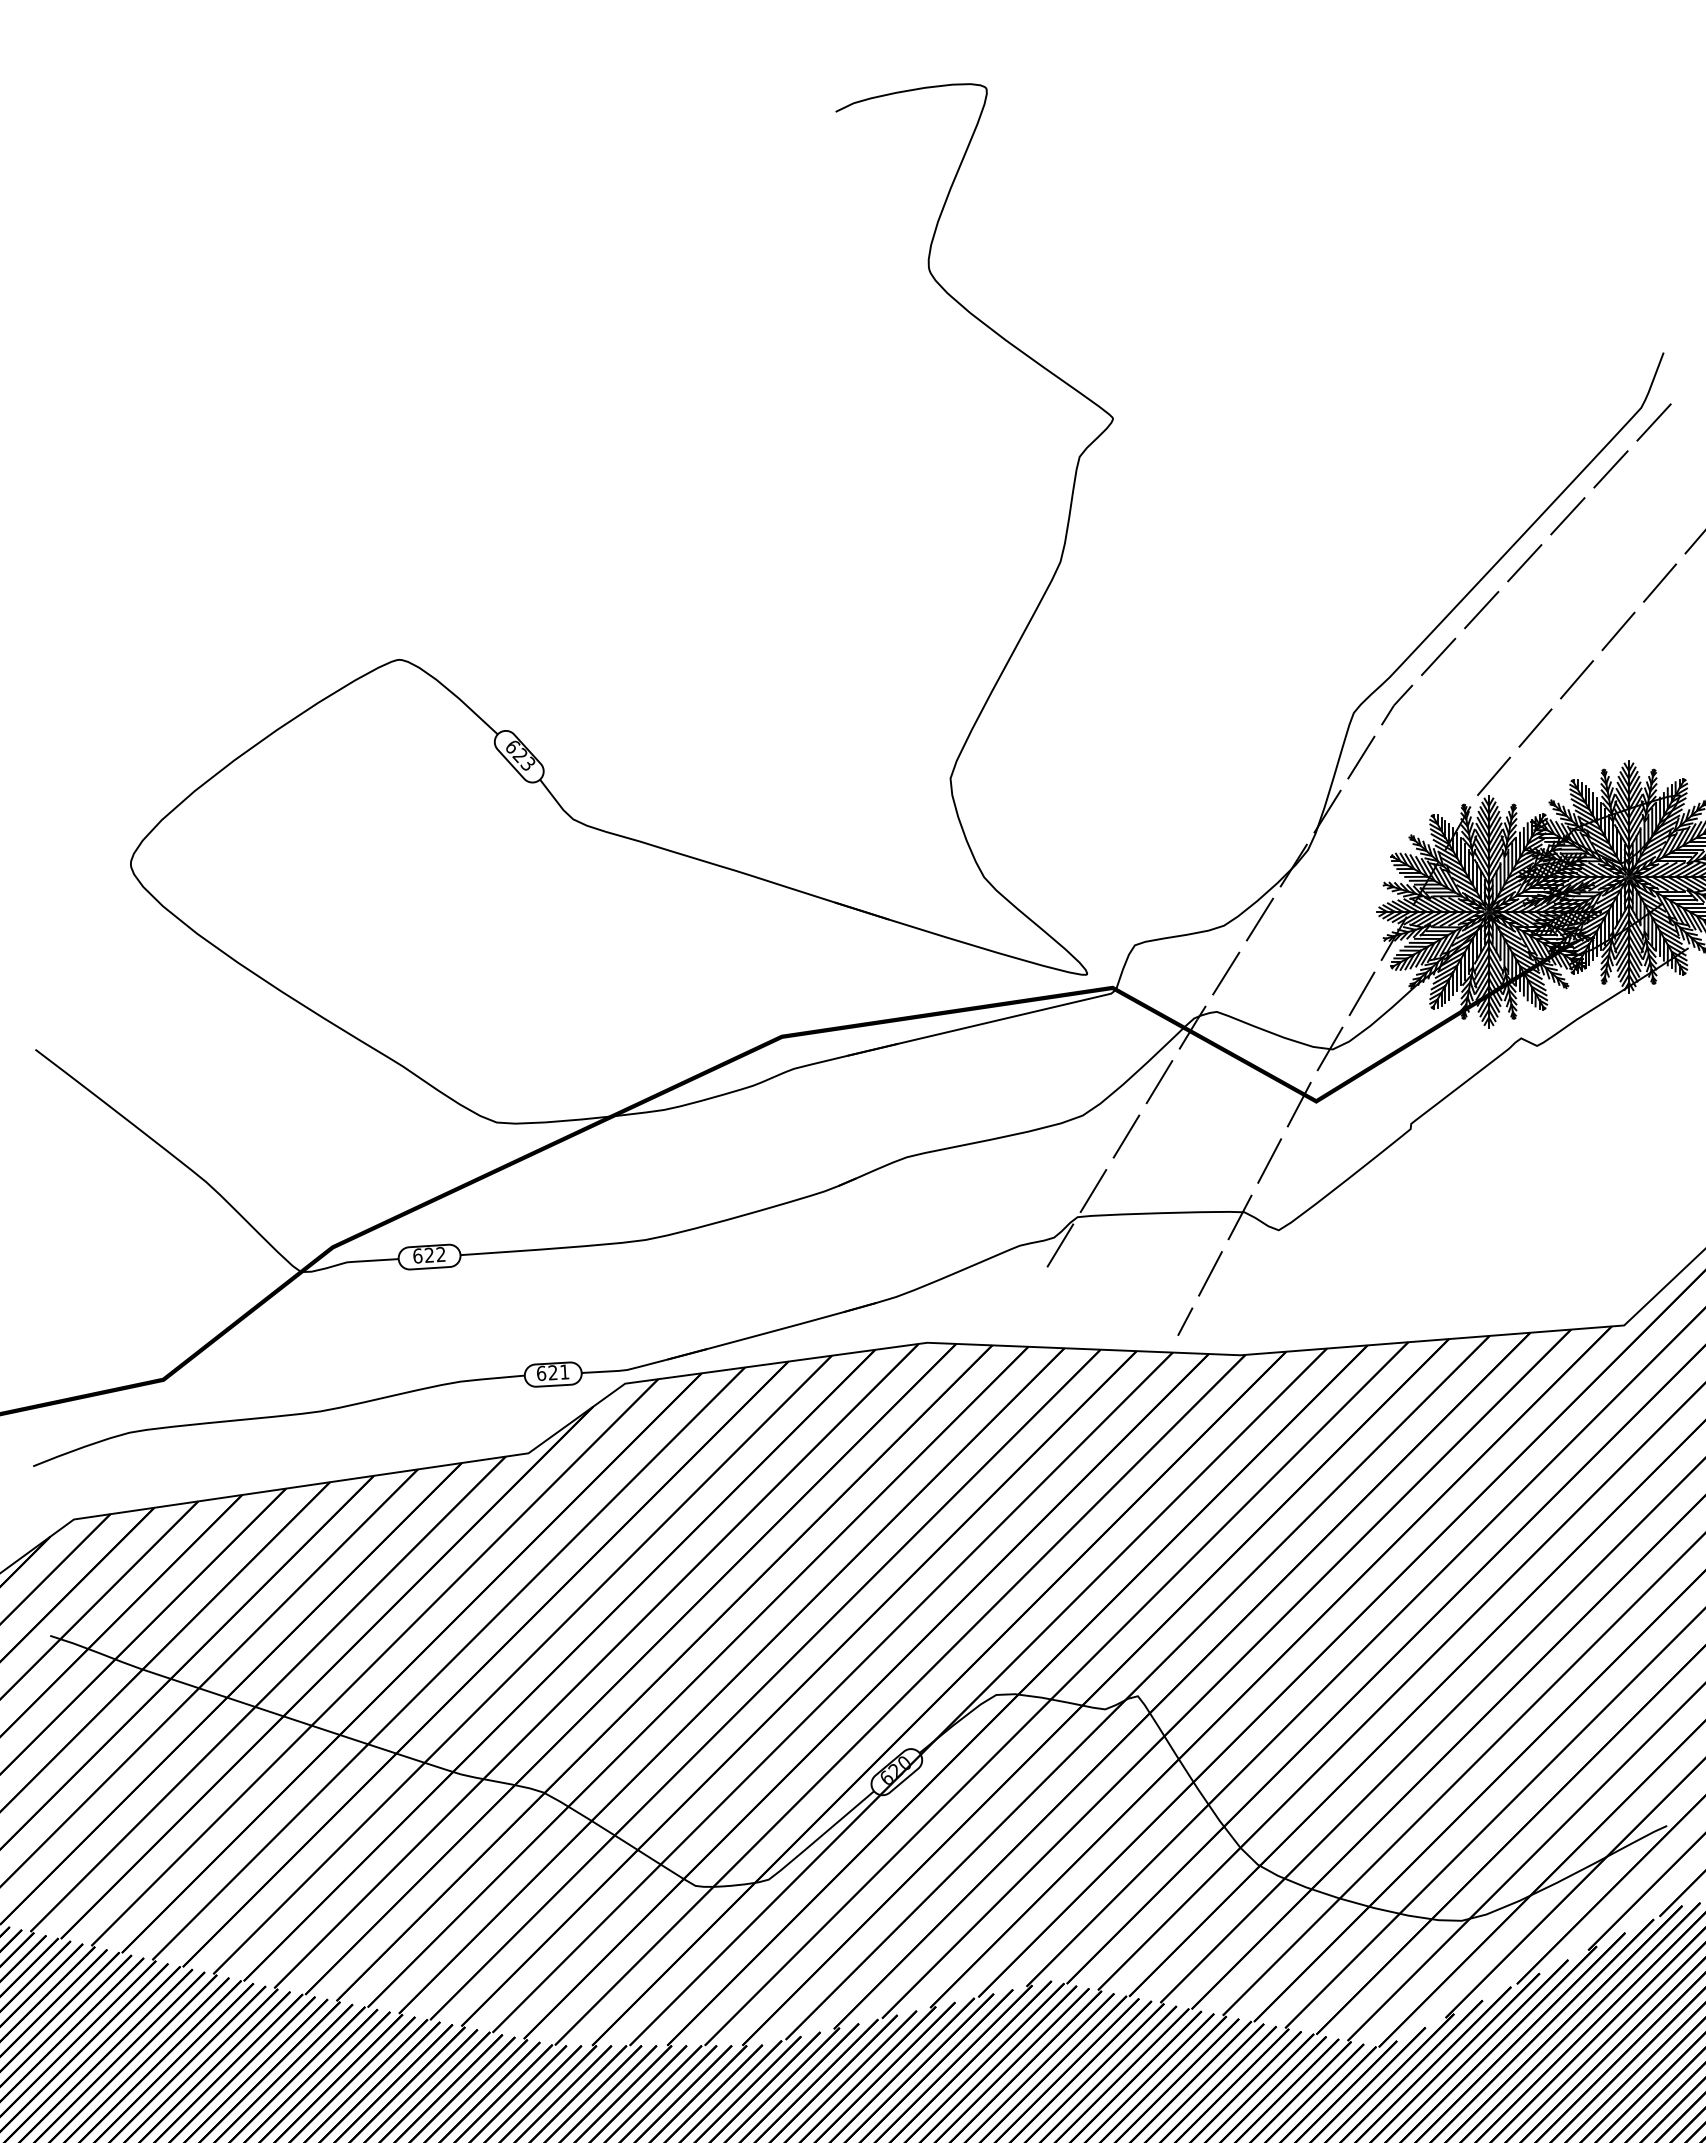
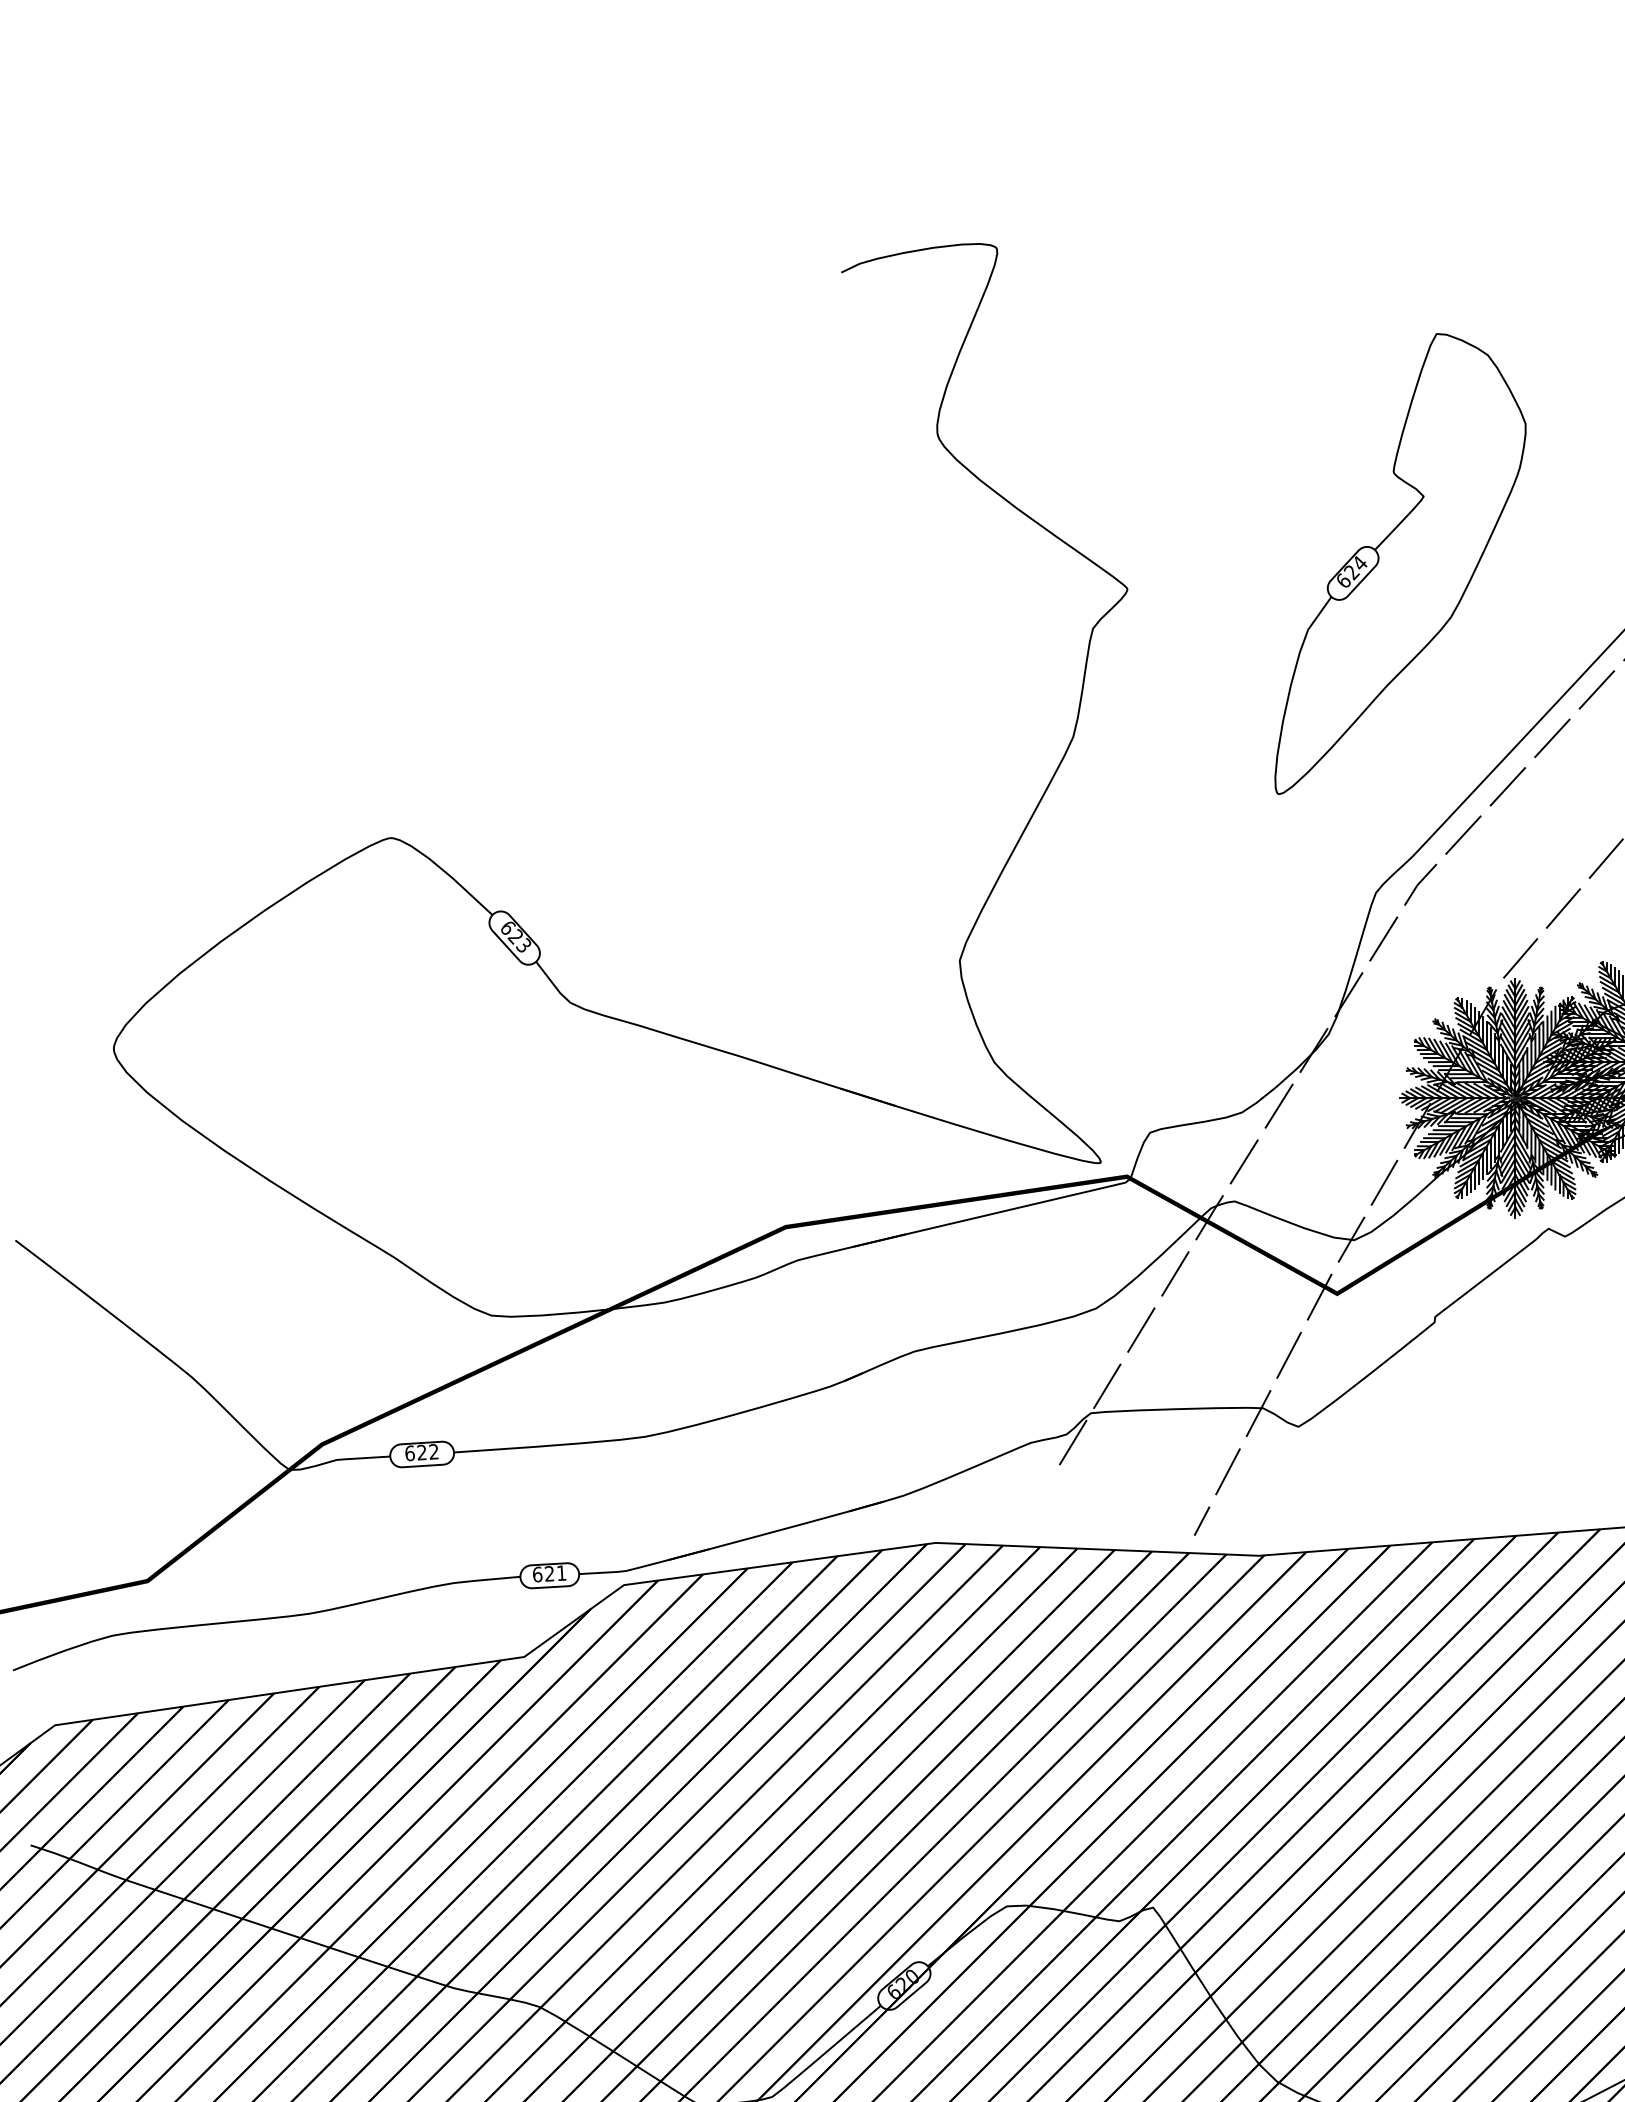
part: (1377, 394) -> (1400, 564), added

